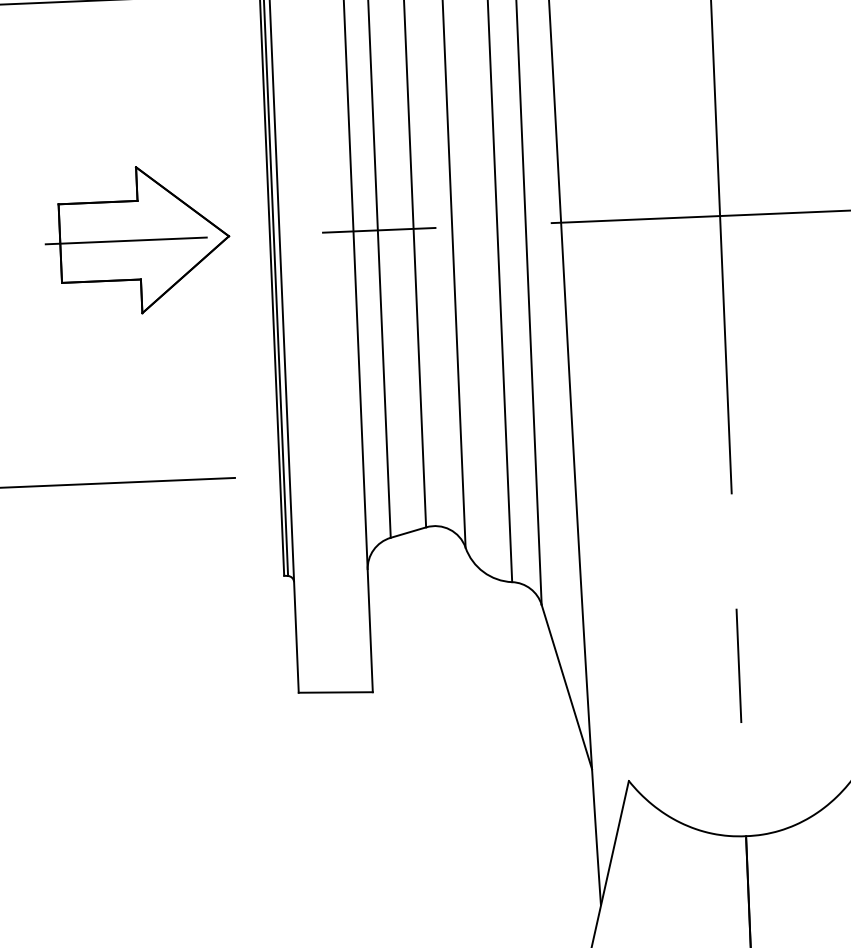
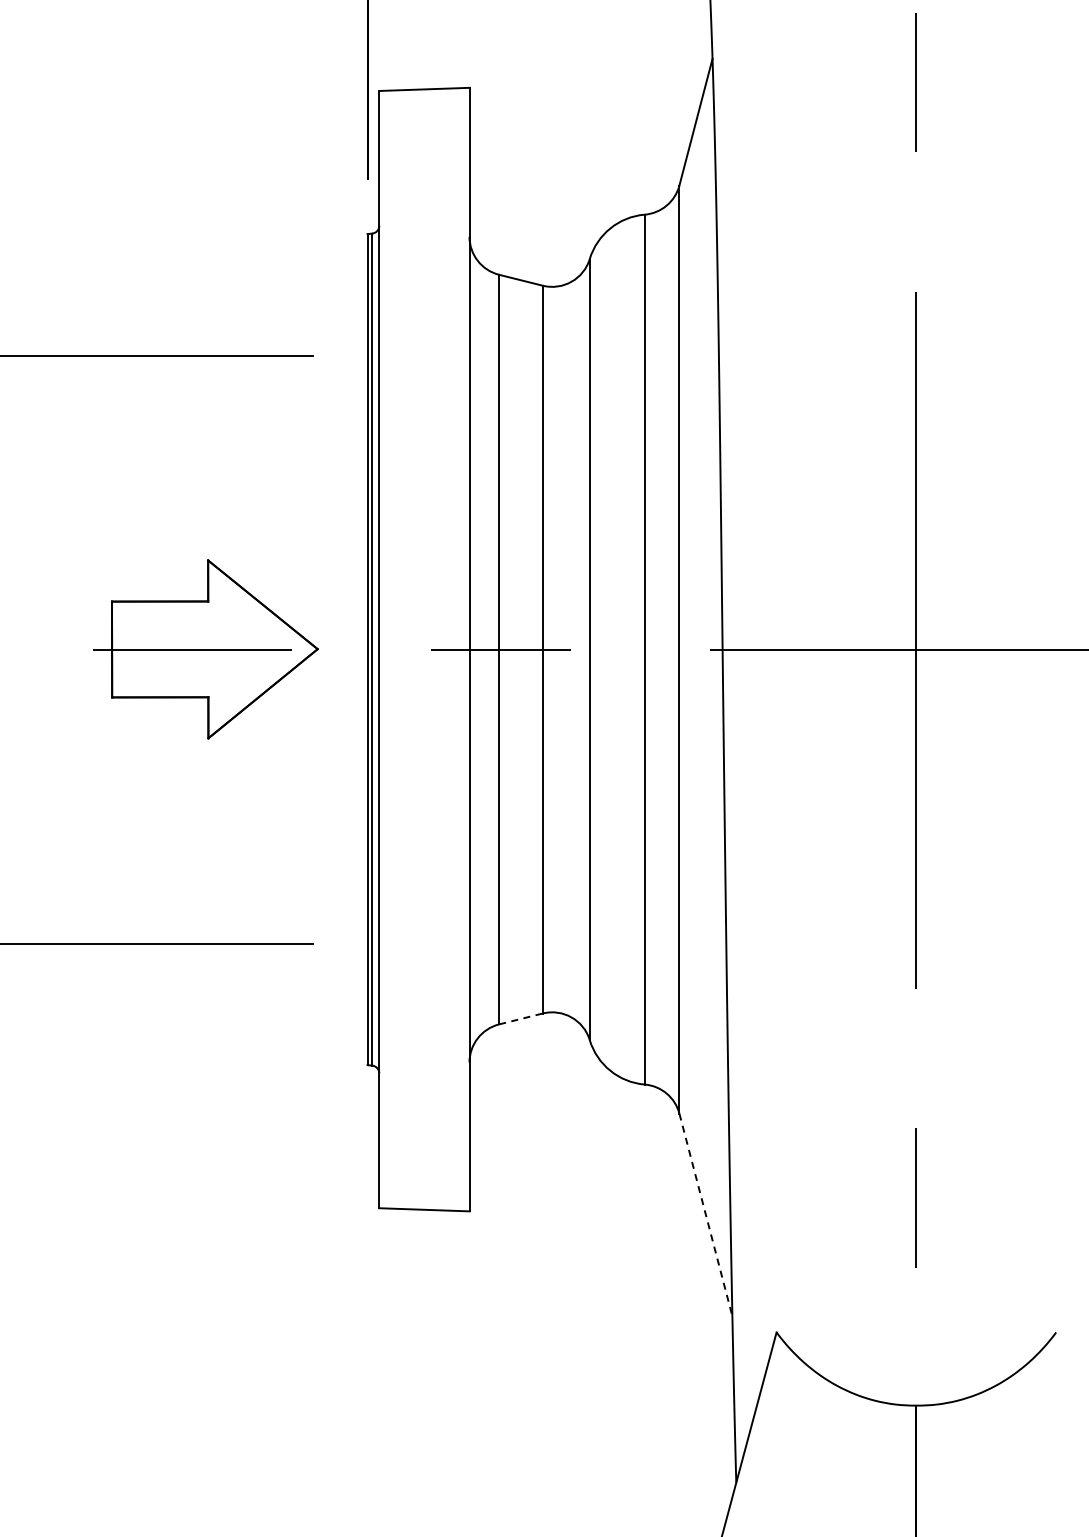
line: (408, 532) -> (521, 1018), solid -> dashed
line: (566, 687) -> (705, 1215), solid -> dashed

